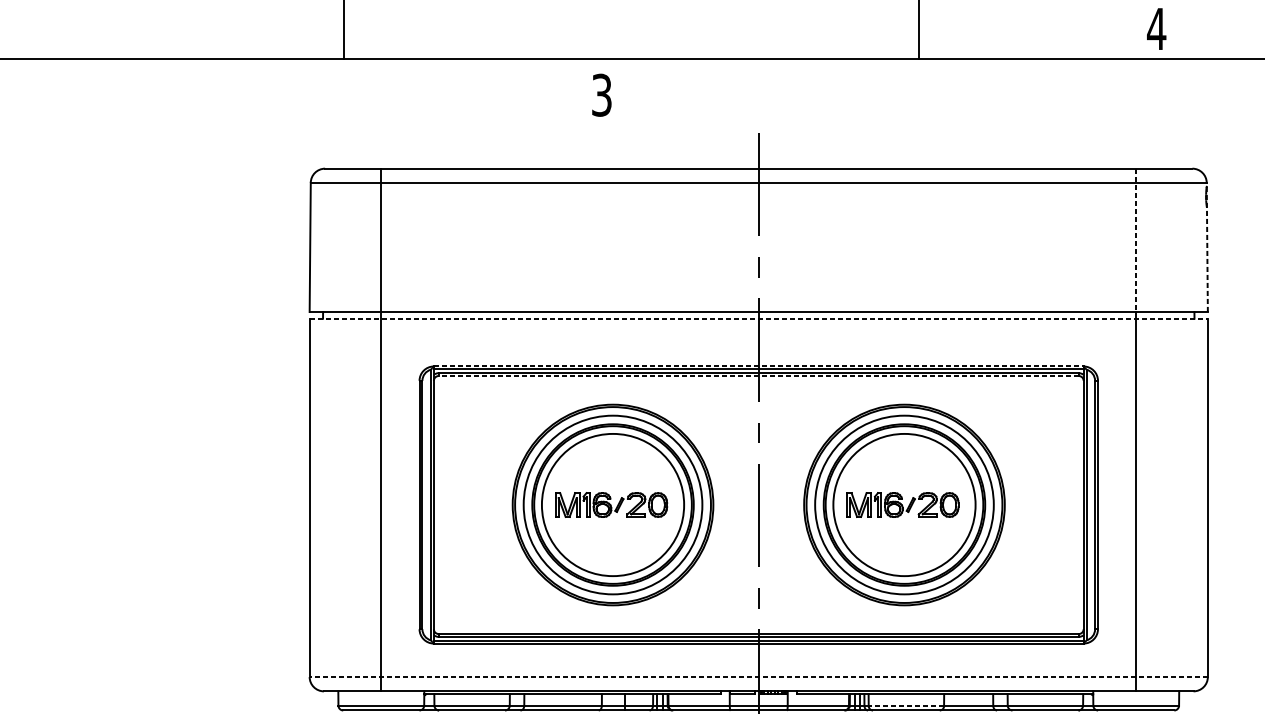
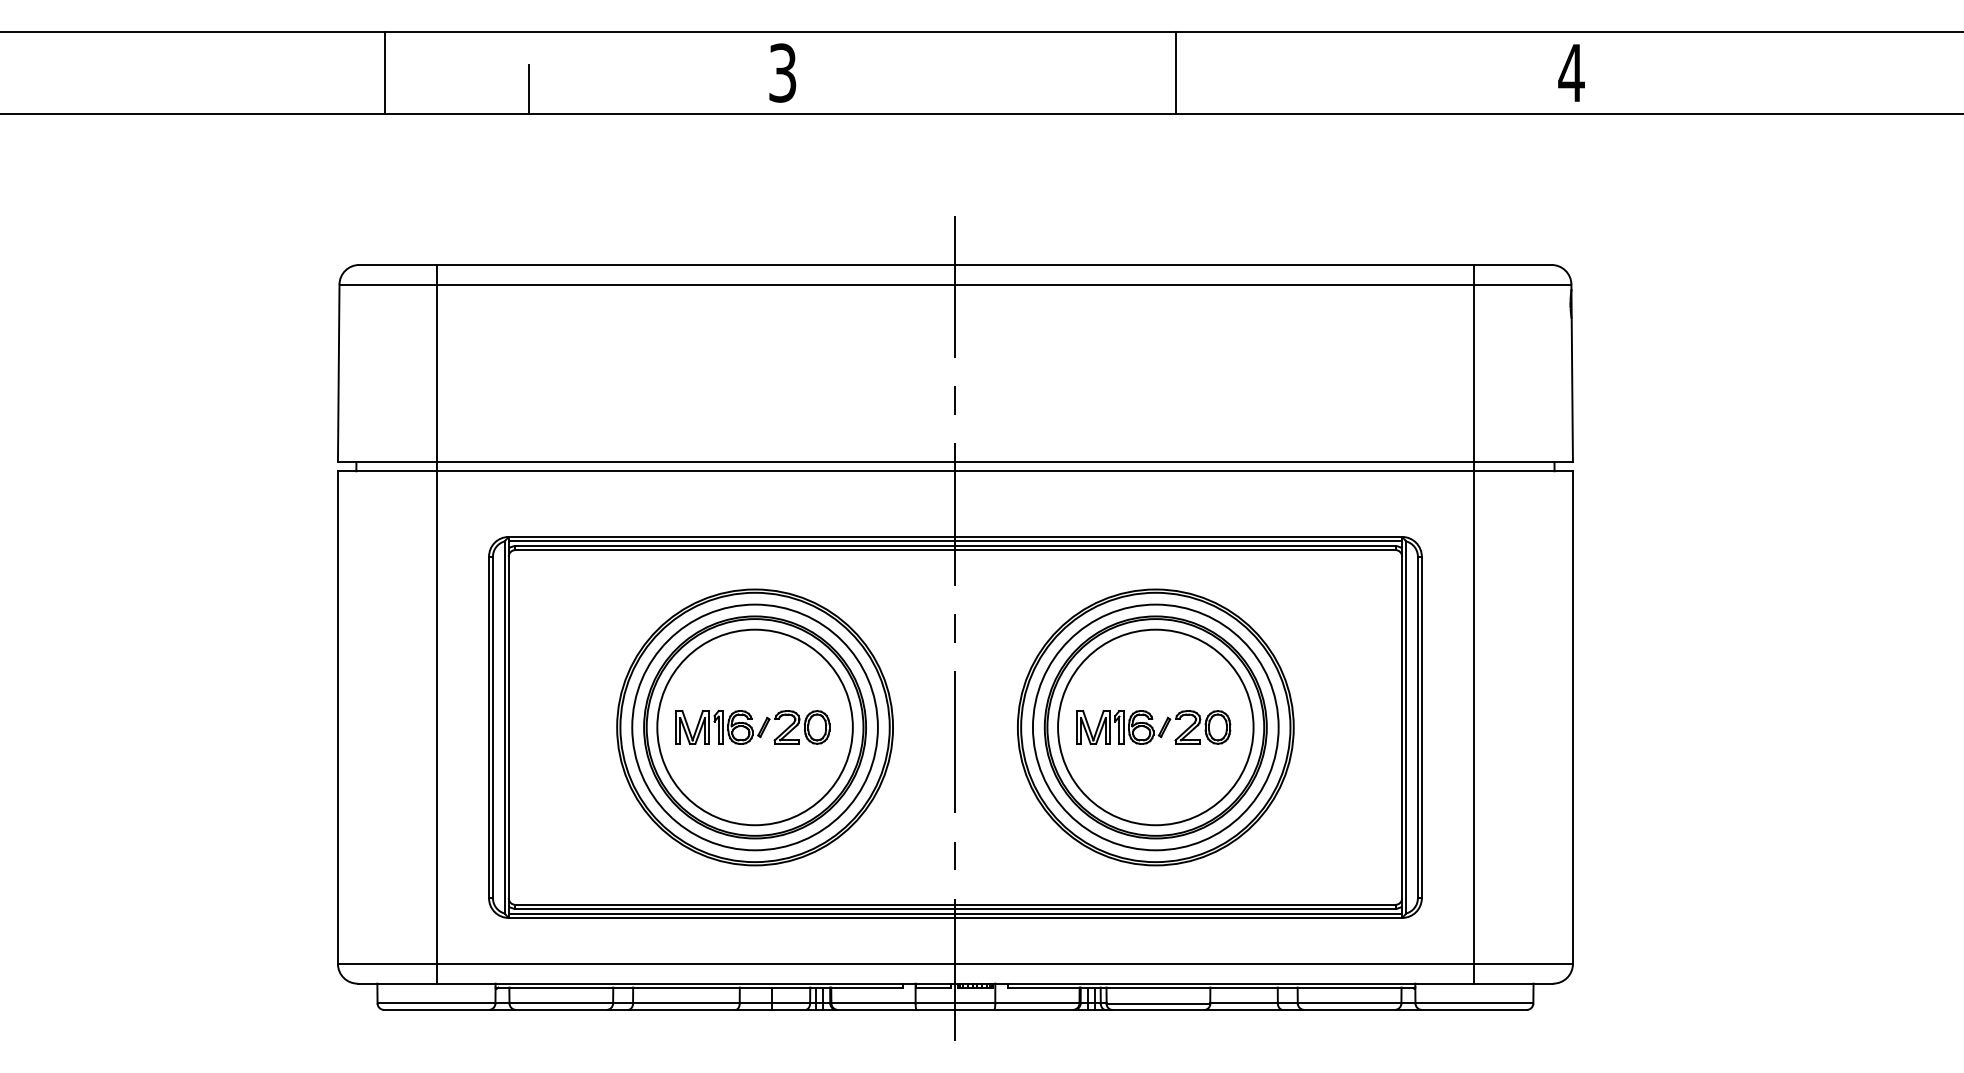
text: (1156, 28) -> (1571, 72), moved
line: (448, 41) -> (529, 89), added
text: (601, 94) -> (782, 72), moved
line: (1136, 240) -> (1474, 363), dashed -> solid
line: (1207, 247) -> (1572, 373), dashed -> solid
line: (758, 318) -> (955, 471), dashed -> solid
line: (758, 366) -> (955, 536), dashed -> solid
line: (758, 376) -> (954, 550), dashed -> solid
line: (758, 676) -> (954, 963), dashed -> solid
line: (906, 706) -> (1158, 1004), dashed -> solid

